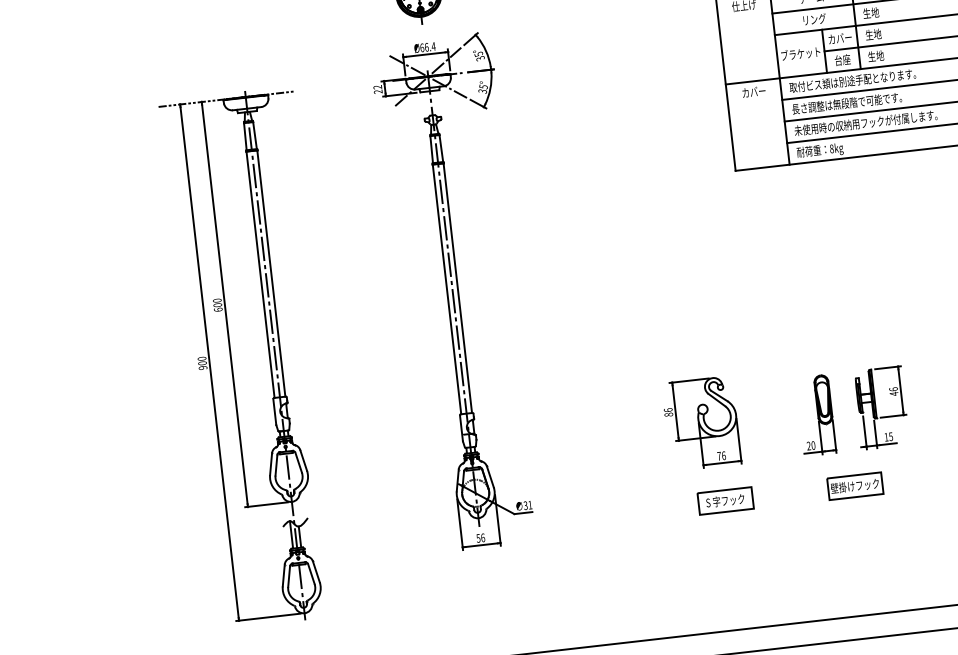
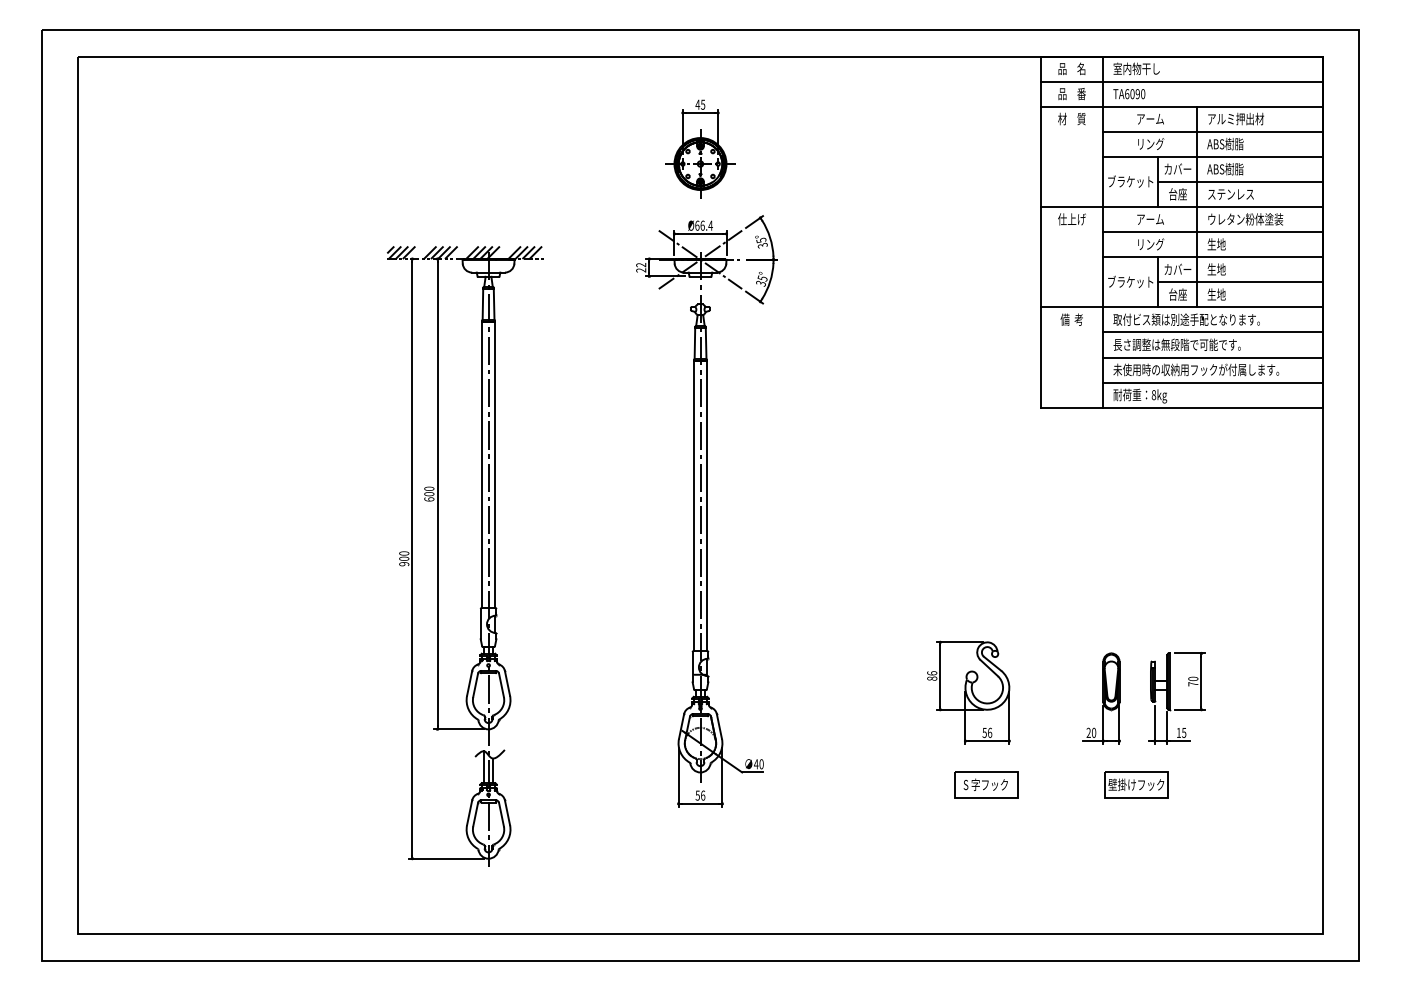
text: (754, 91) -> (1072, 319), カバー -> 備  考
hatch: (224, 93) -> (464, 252), added
text: (894, 391) -> (1193, 681), 46 -> 70
text: (719, 456) -> (984, 733), 76 -> 56
text: (527, 505) -> (758, 764), 31 -> 40

